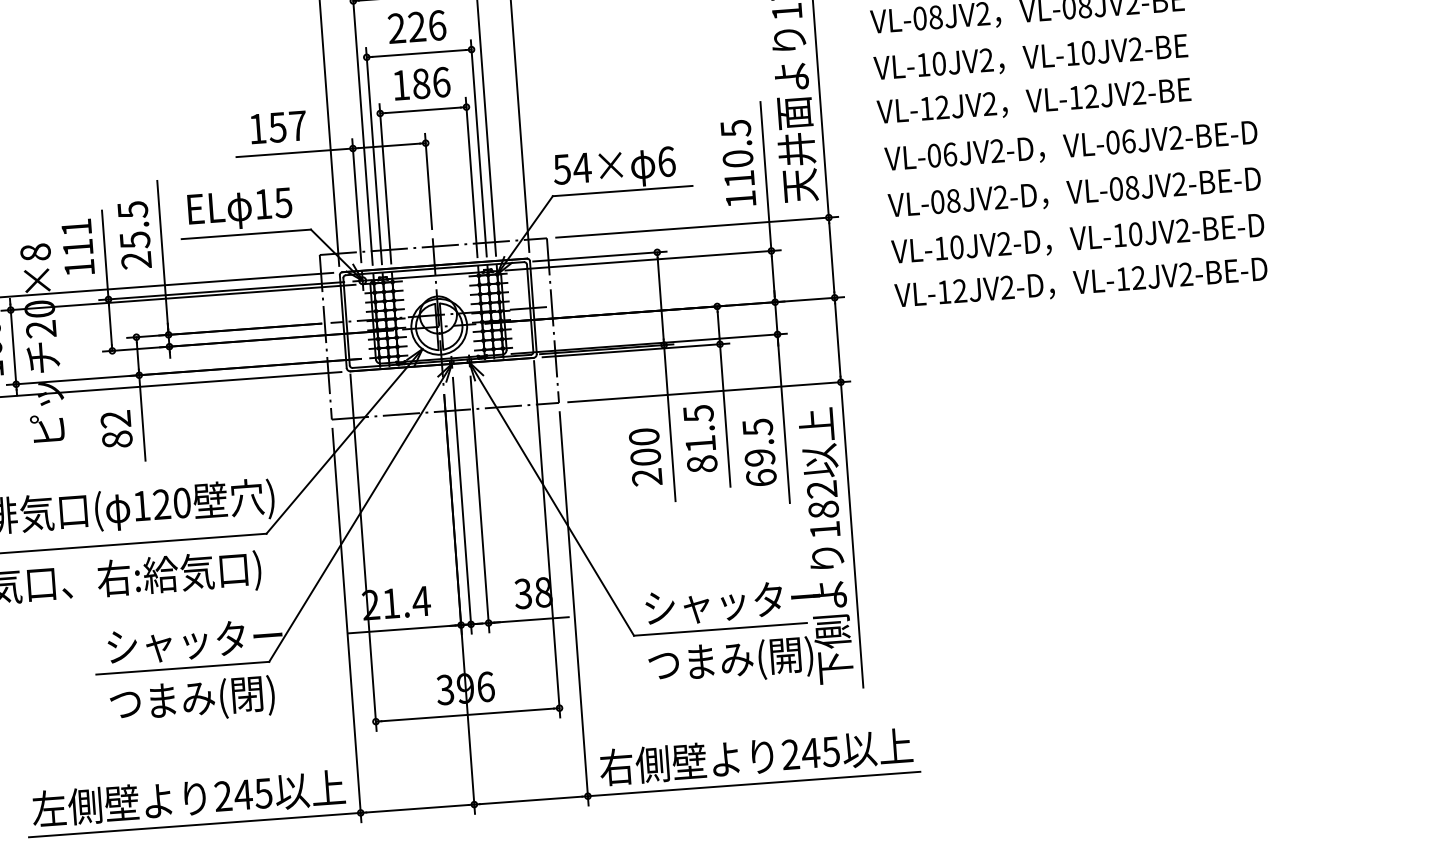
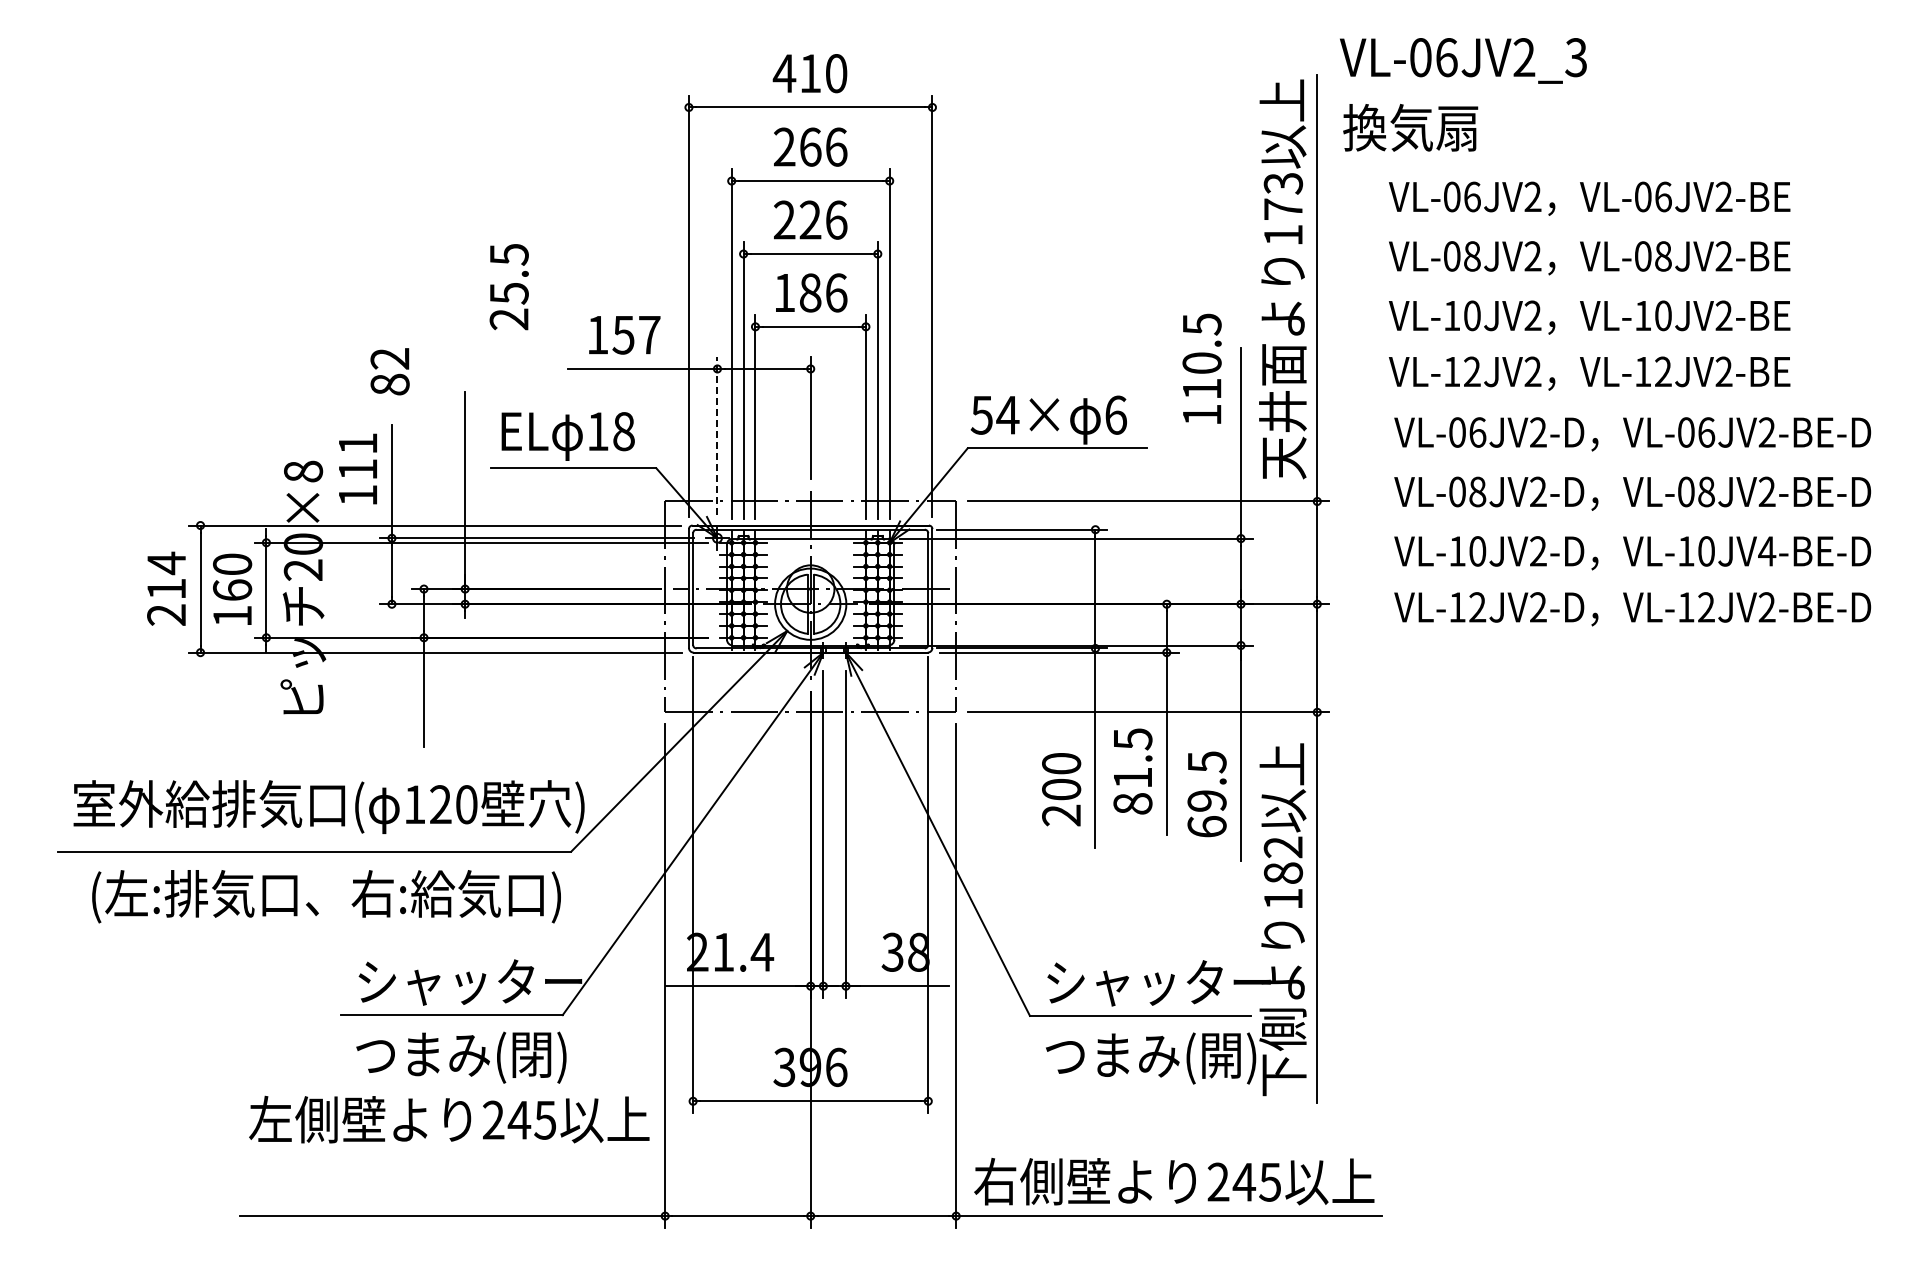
text: (737, 163) -> (1201, 368), moved
line: (356, 200) -> (717, 435), solid -> dashed
text: (283, 202) -> (623, 431), 15 -> 18
text: (1183, 230) -> (1767, 551), VL-10JV2-BE-D -> VL-10JV4-BE-D
text: (134, 235) -> (508, 287), moved
text: (116, 429) -> (389, 371), moved
text: (188, 798) -> (449, 1119), moved

